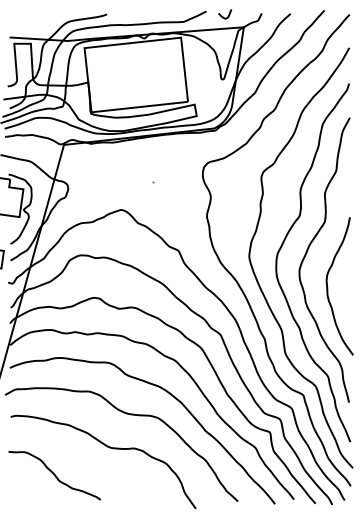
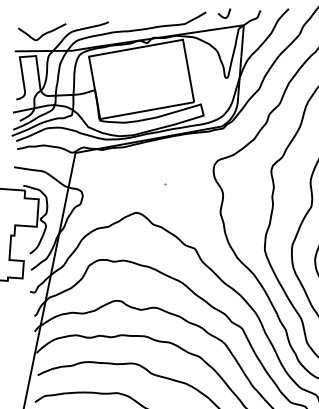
curve: (38, 22) -> (42, 34), added

